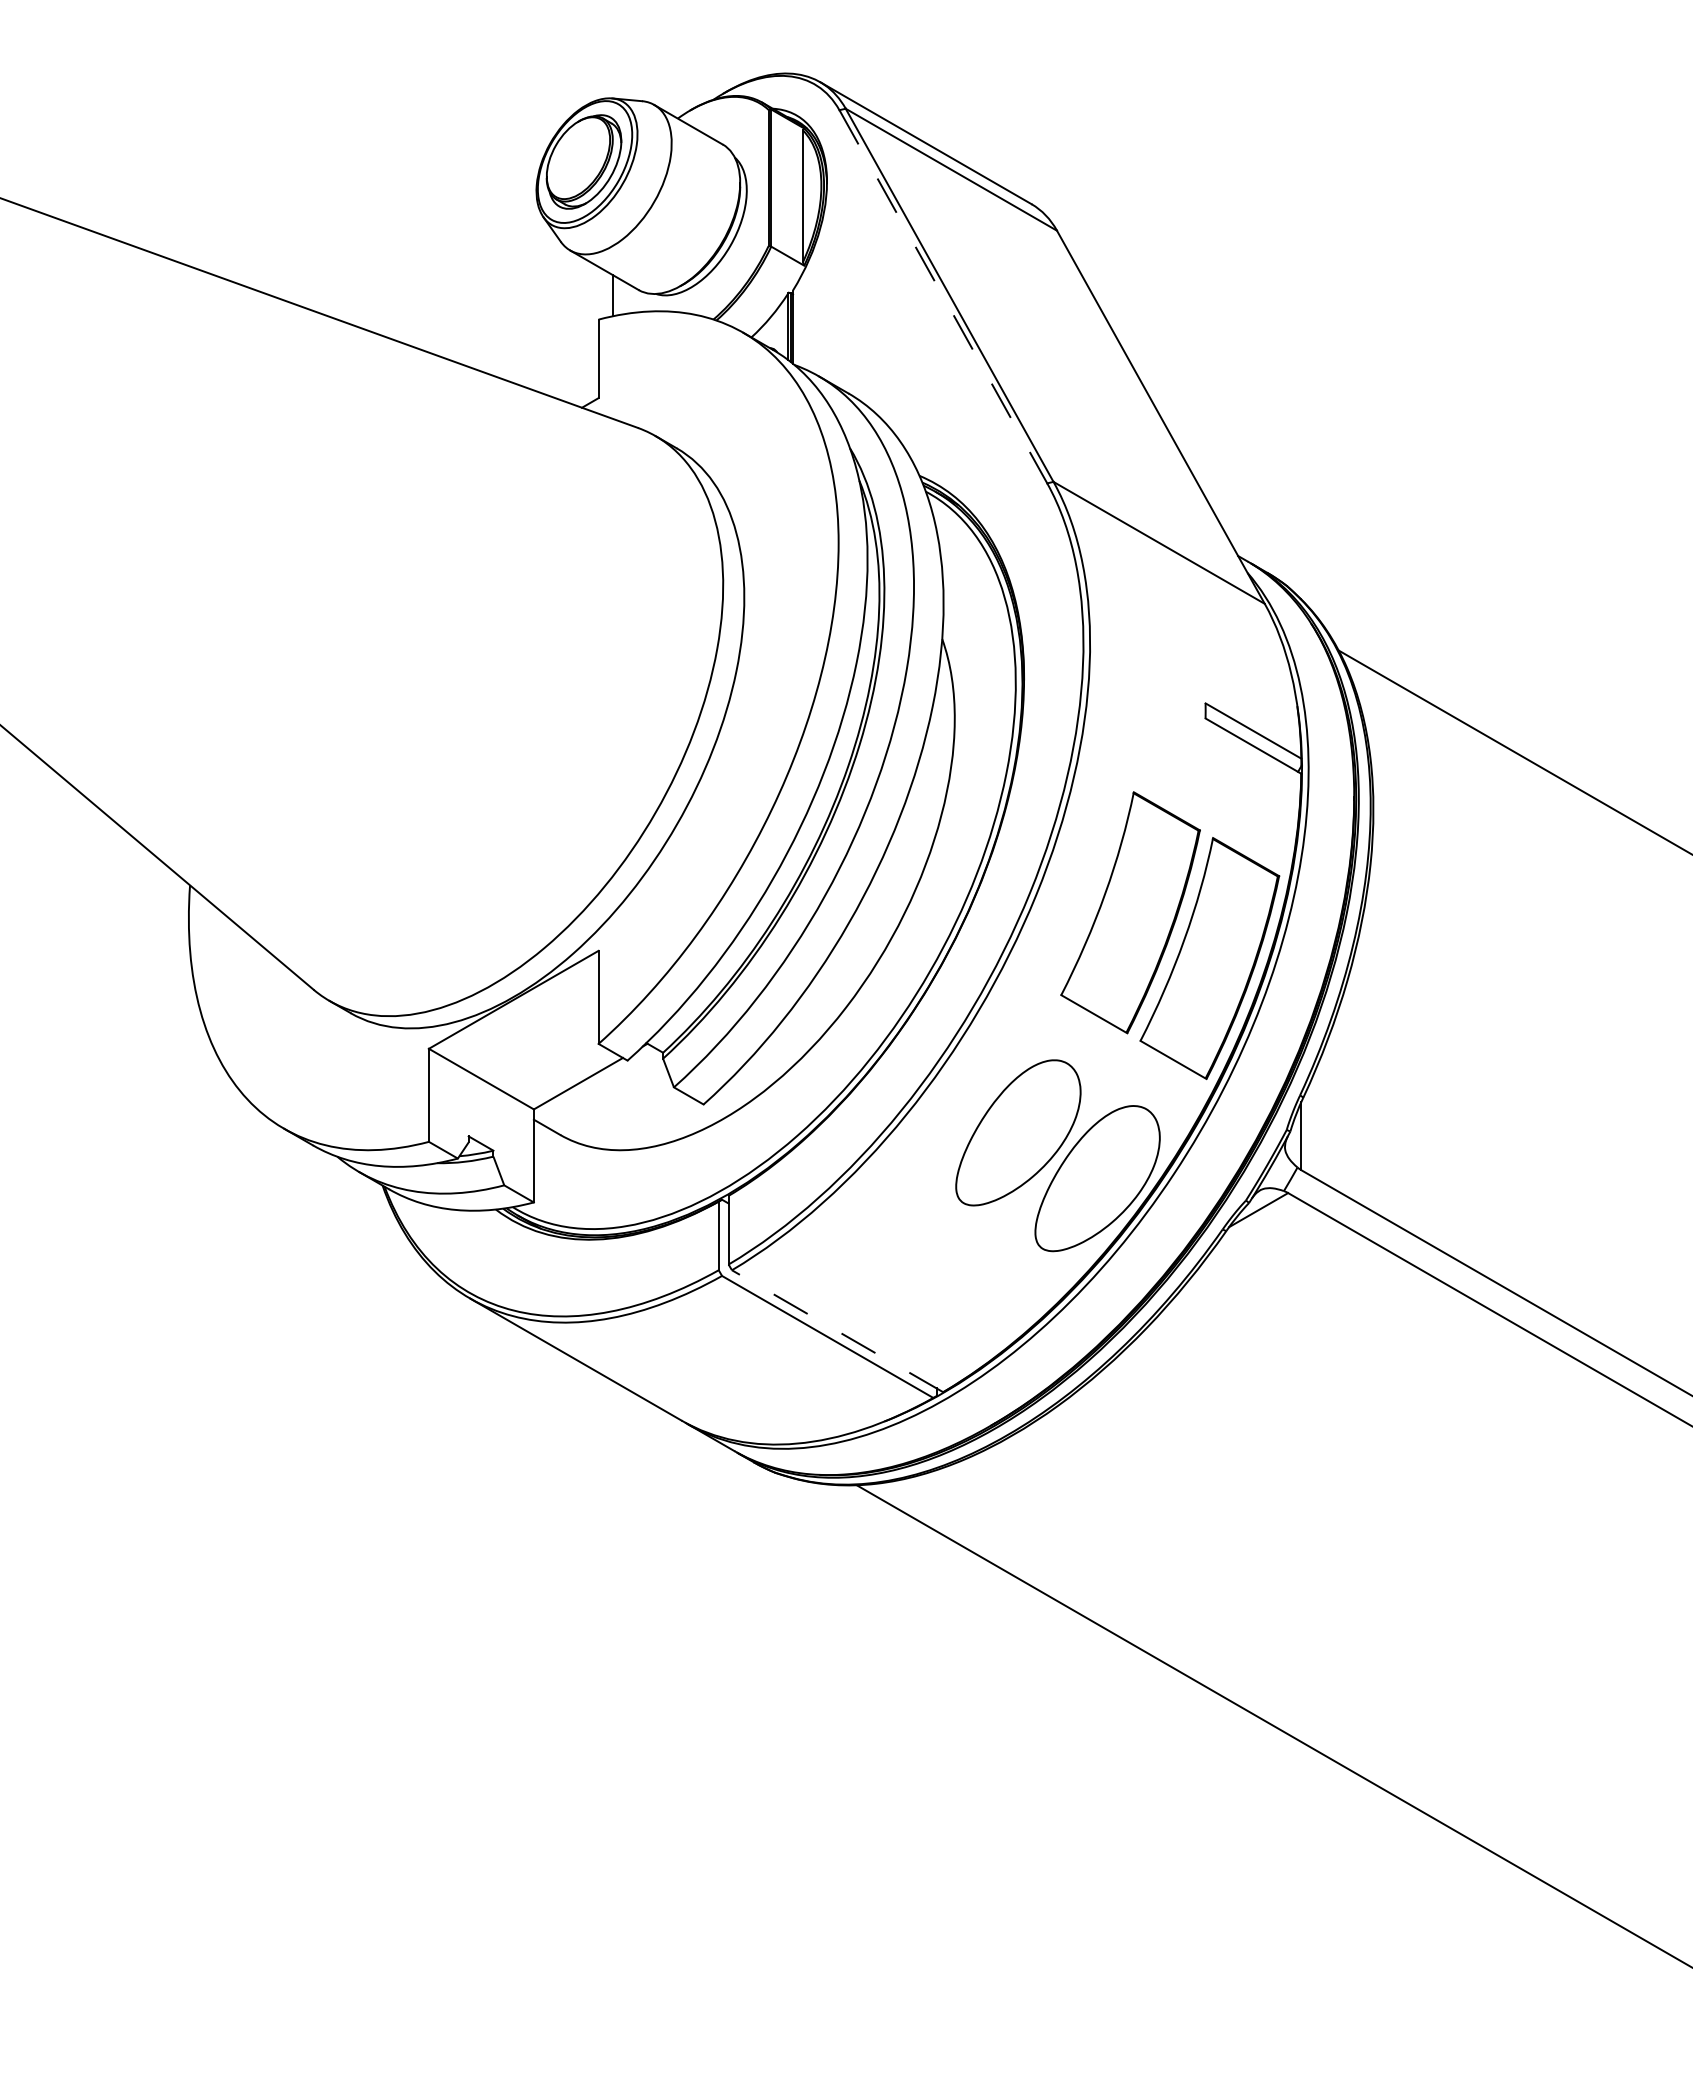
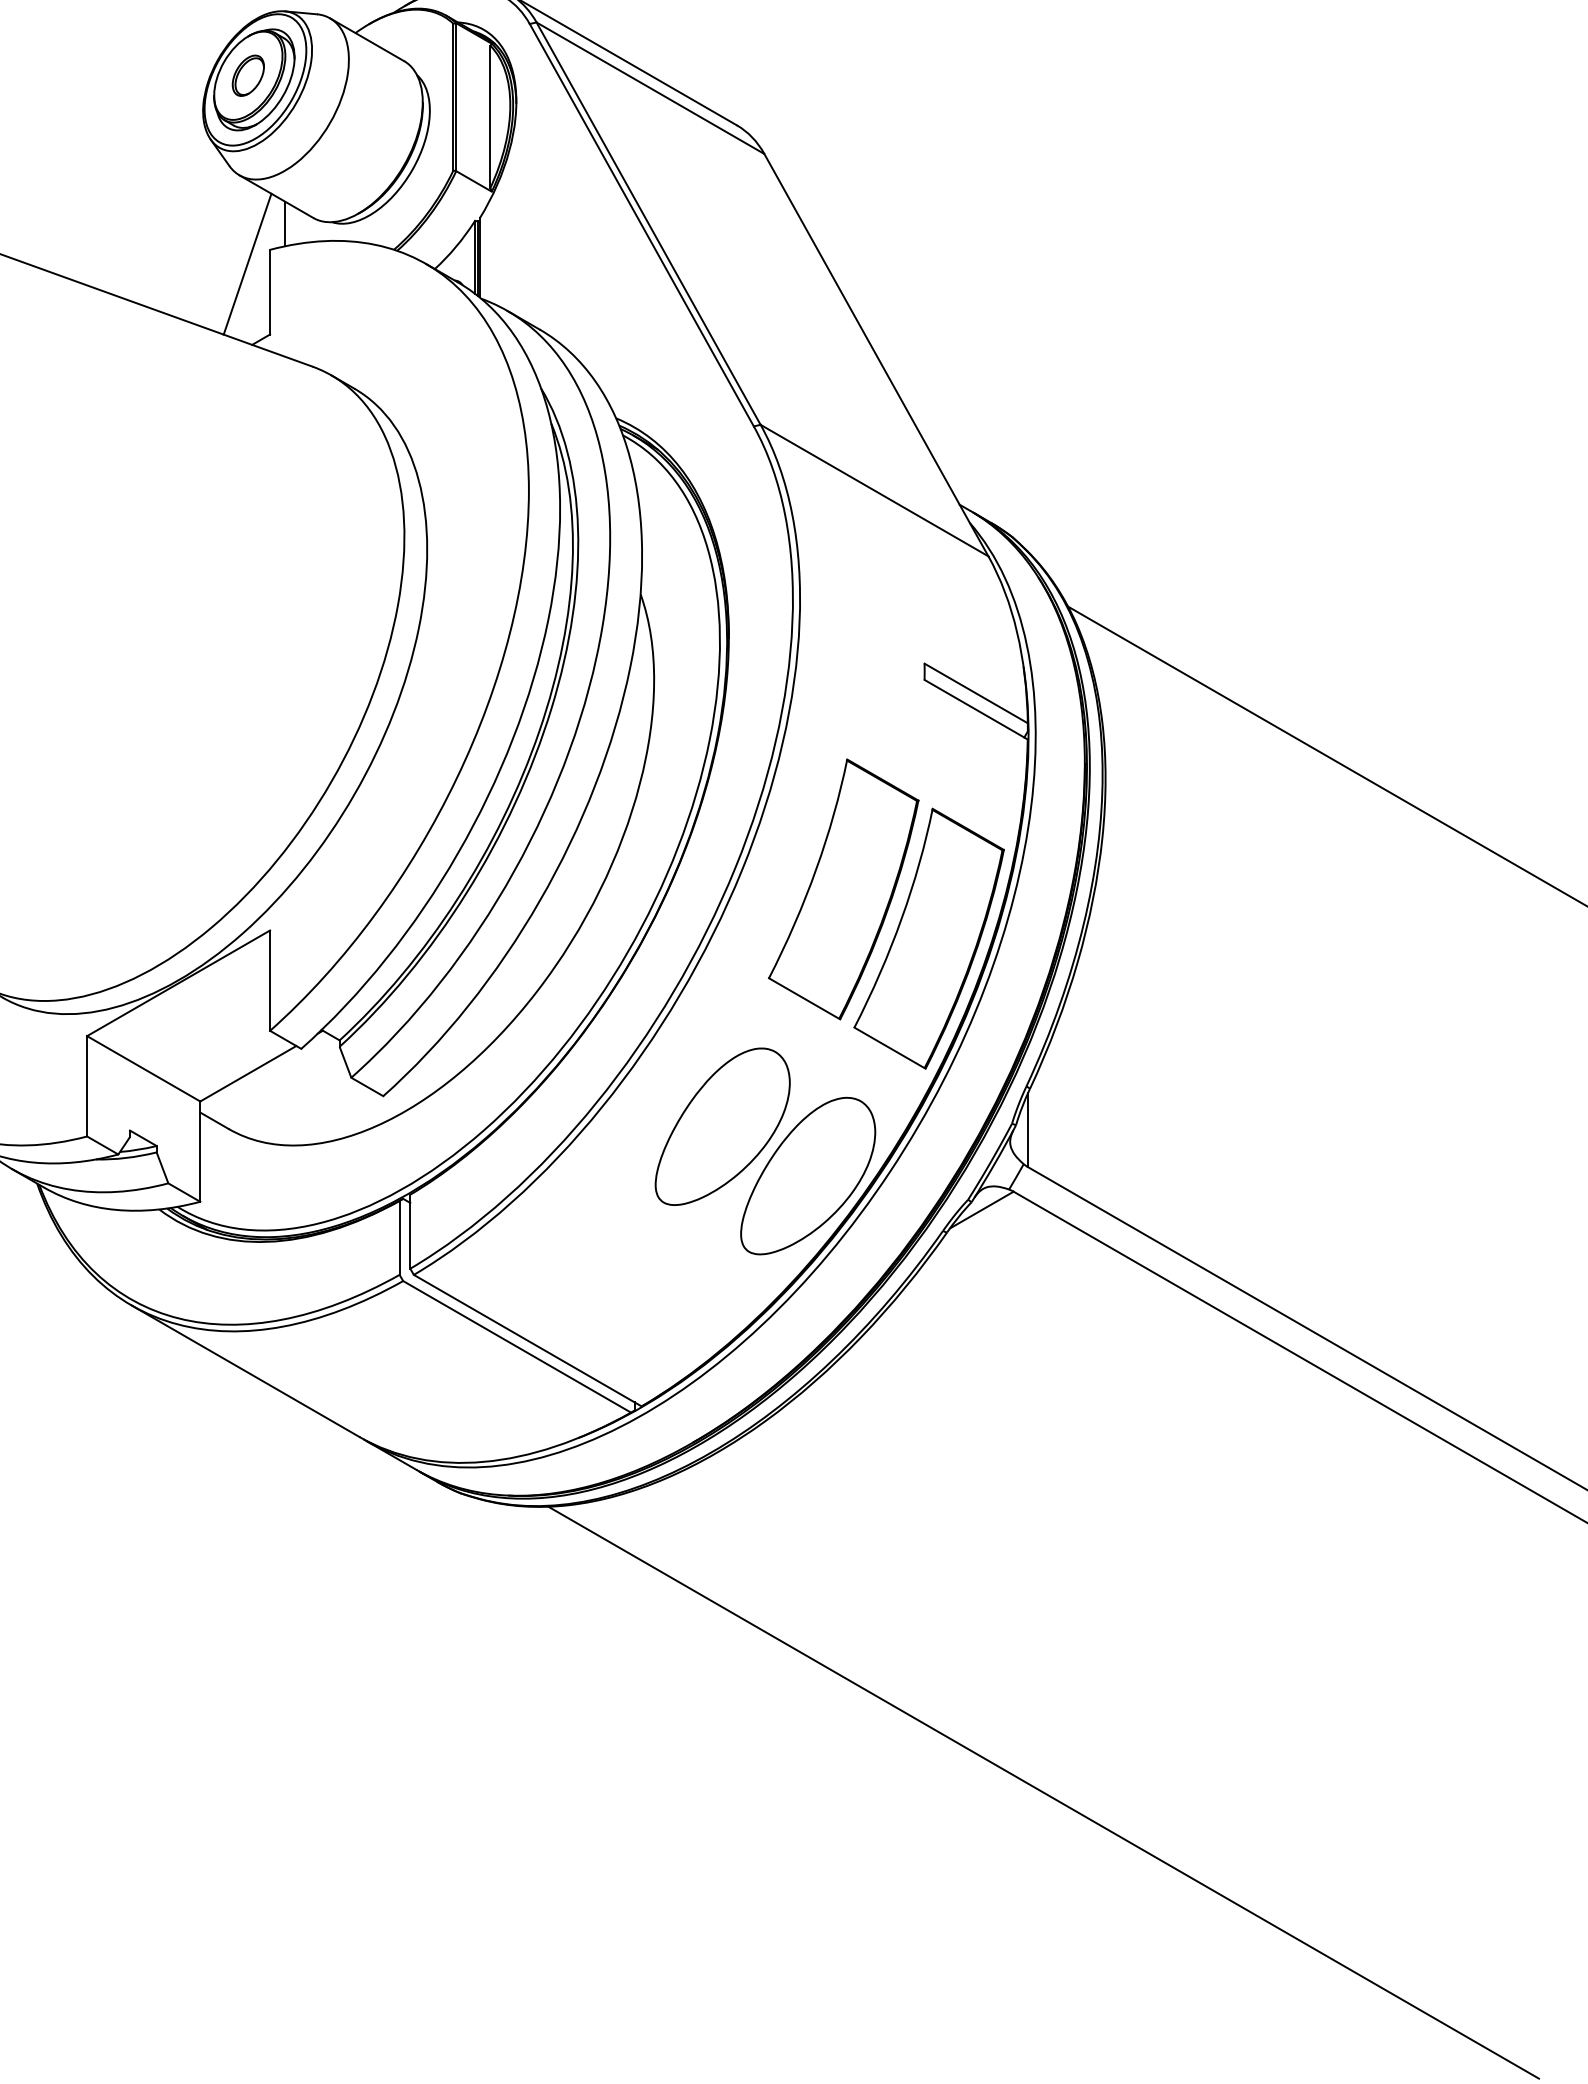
part: (578, 157) -> (248, 75), added
line: (943, 296) -> (641, 224), dashed -> solid
line: (577, 332) -> (247, 263), added
line: (837, 1331) -> (527, 1340), dashed -> solid

